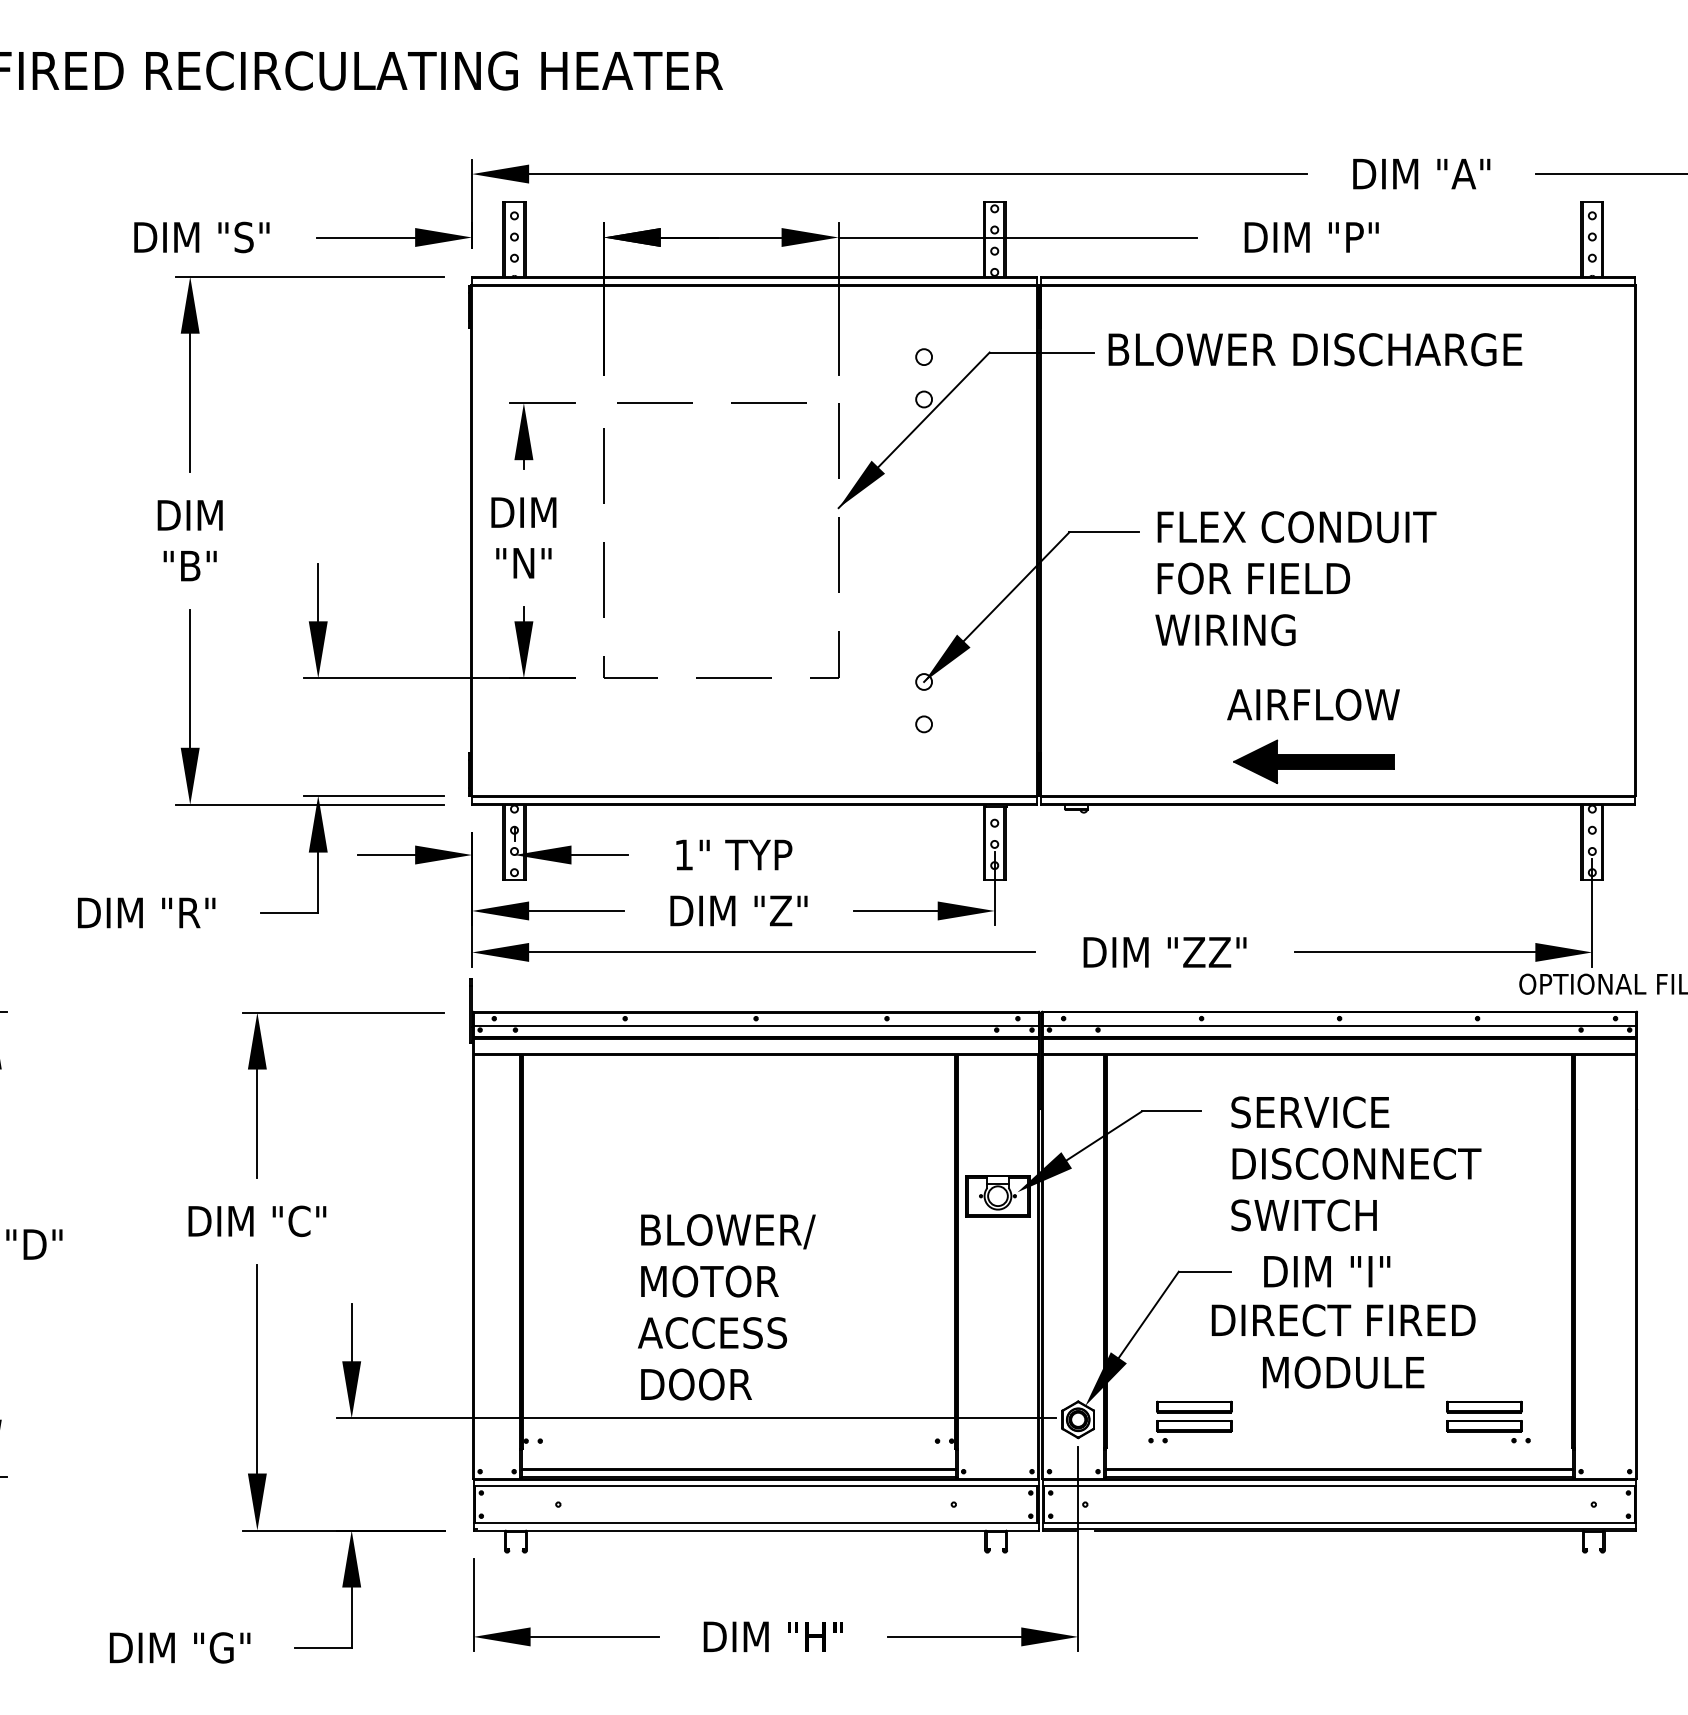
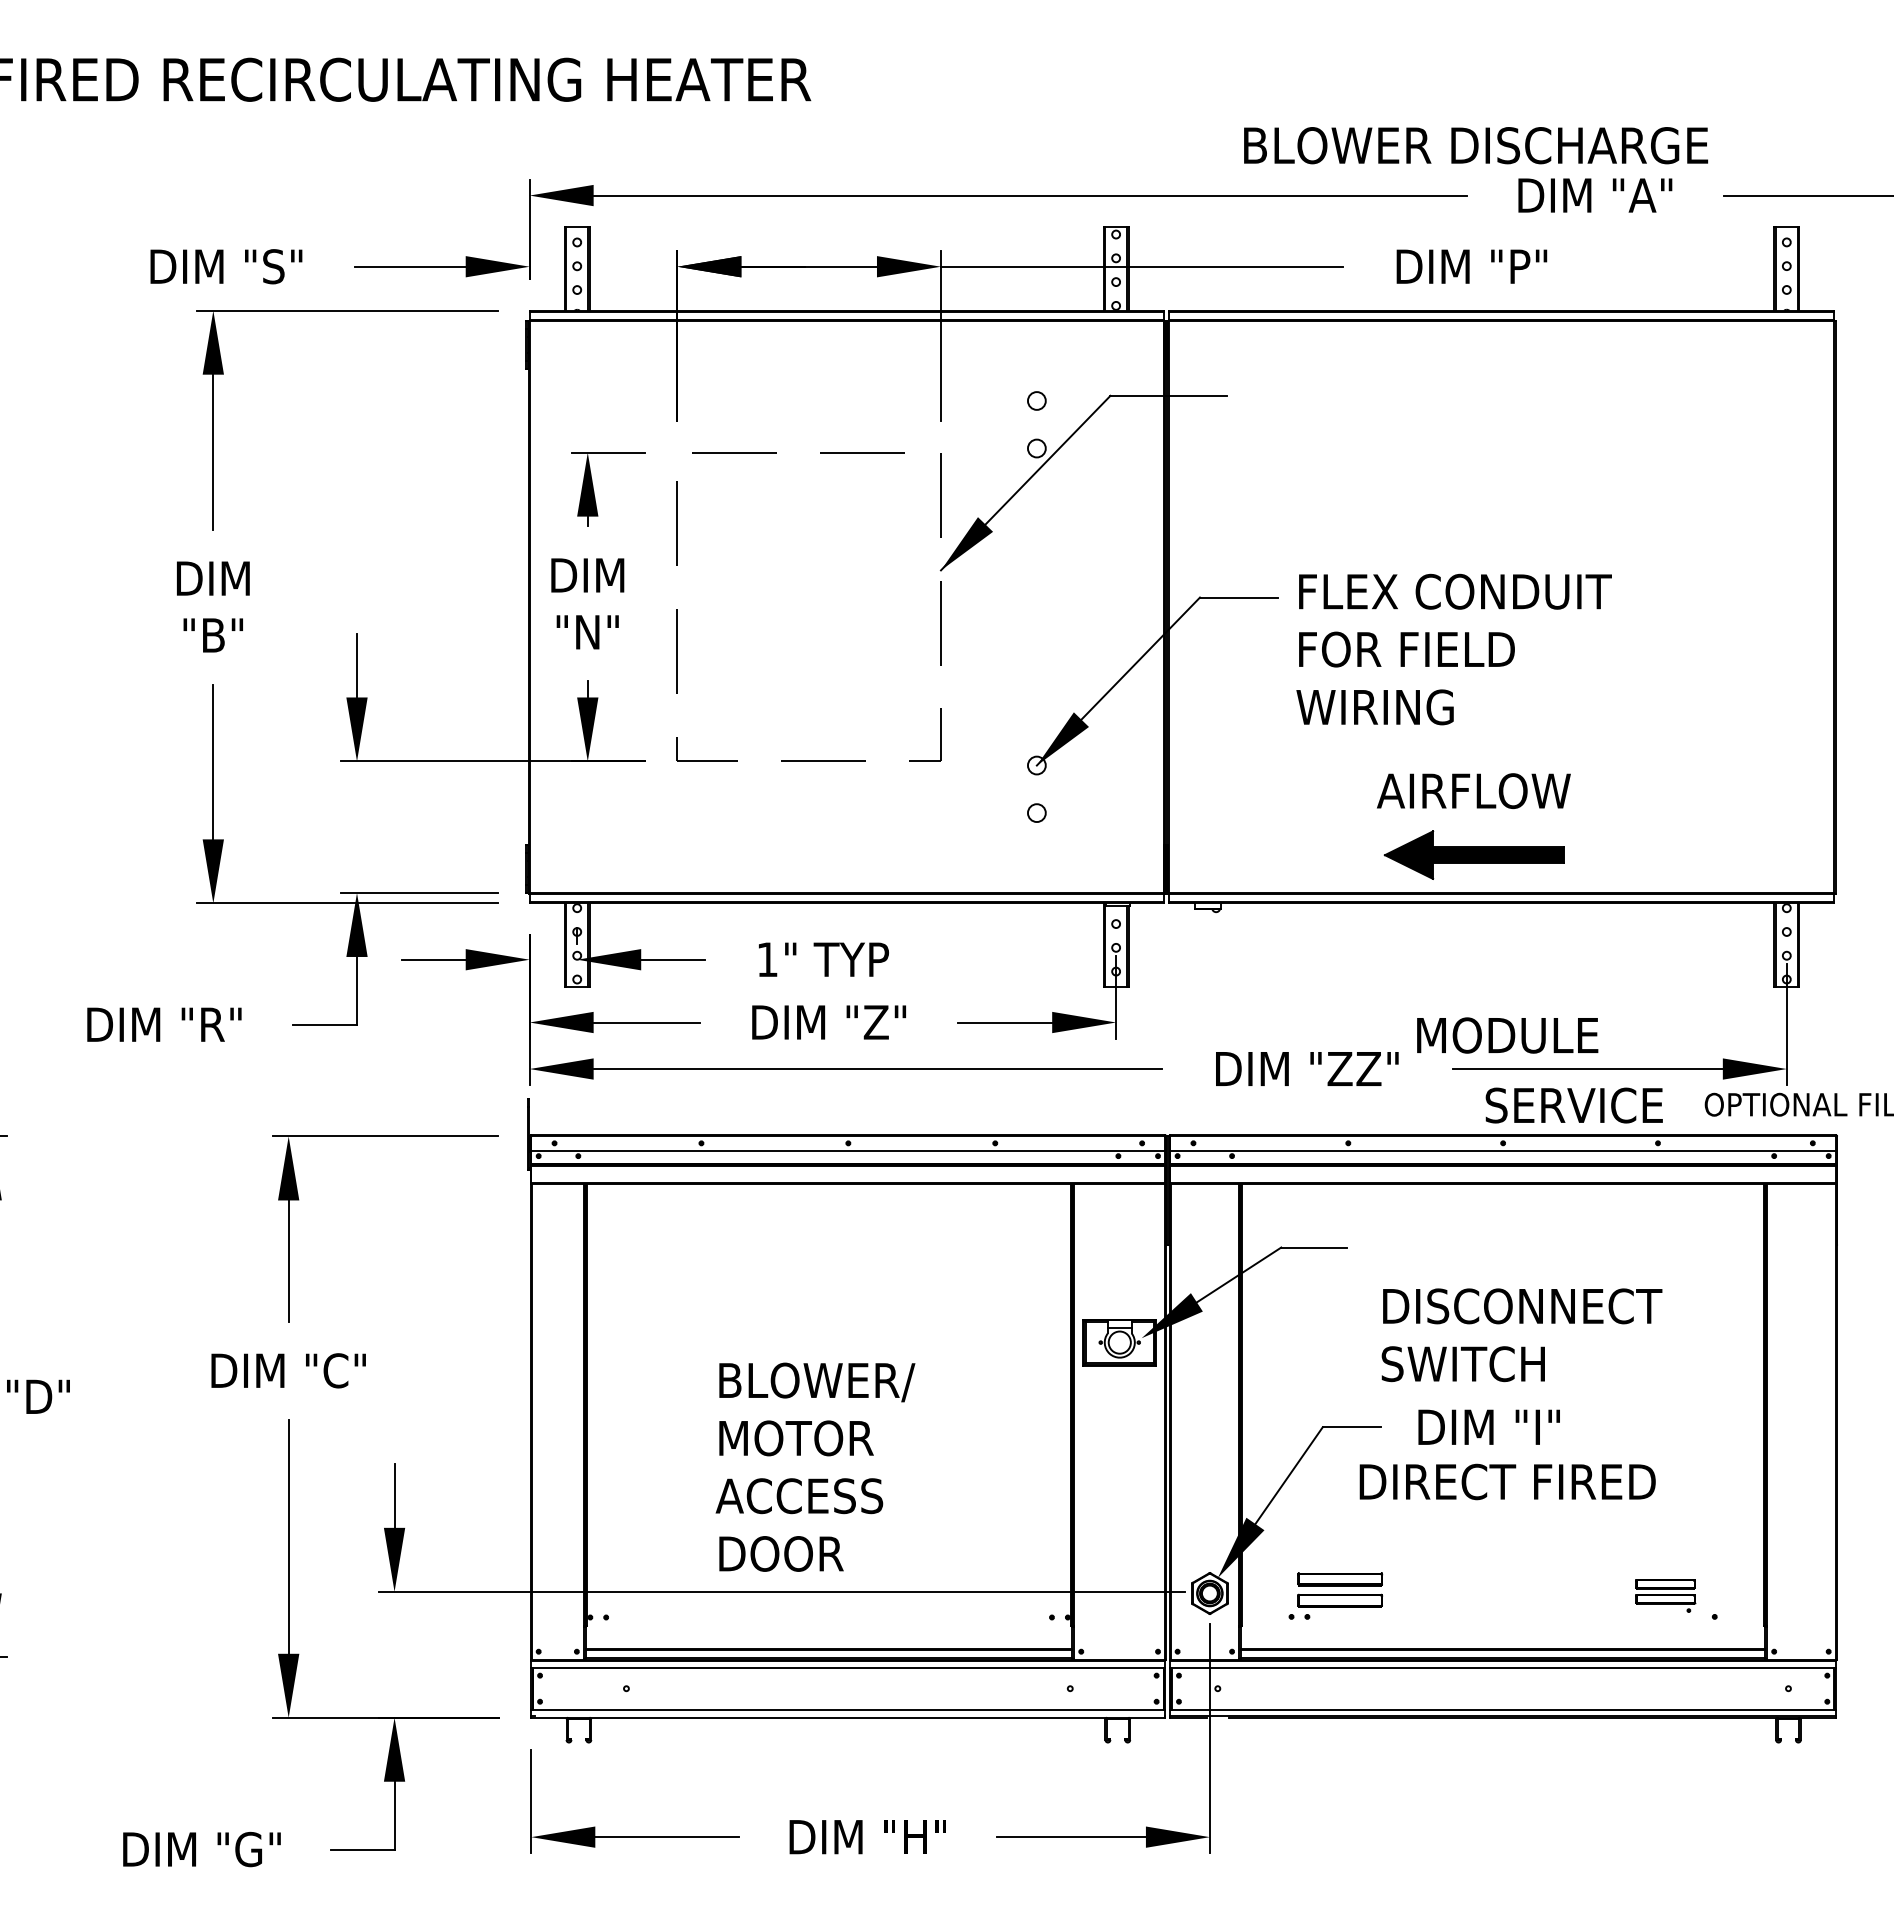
text: (1315, 349) -> (1476, 145), moved
text: (1309, 1112) -> (1573, 1105), moved
text: (1343, 1372) -> (1507, 1035), moved
part: (1484, 1421) -> (1665, 1595), size x0.7

